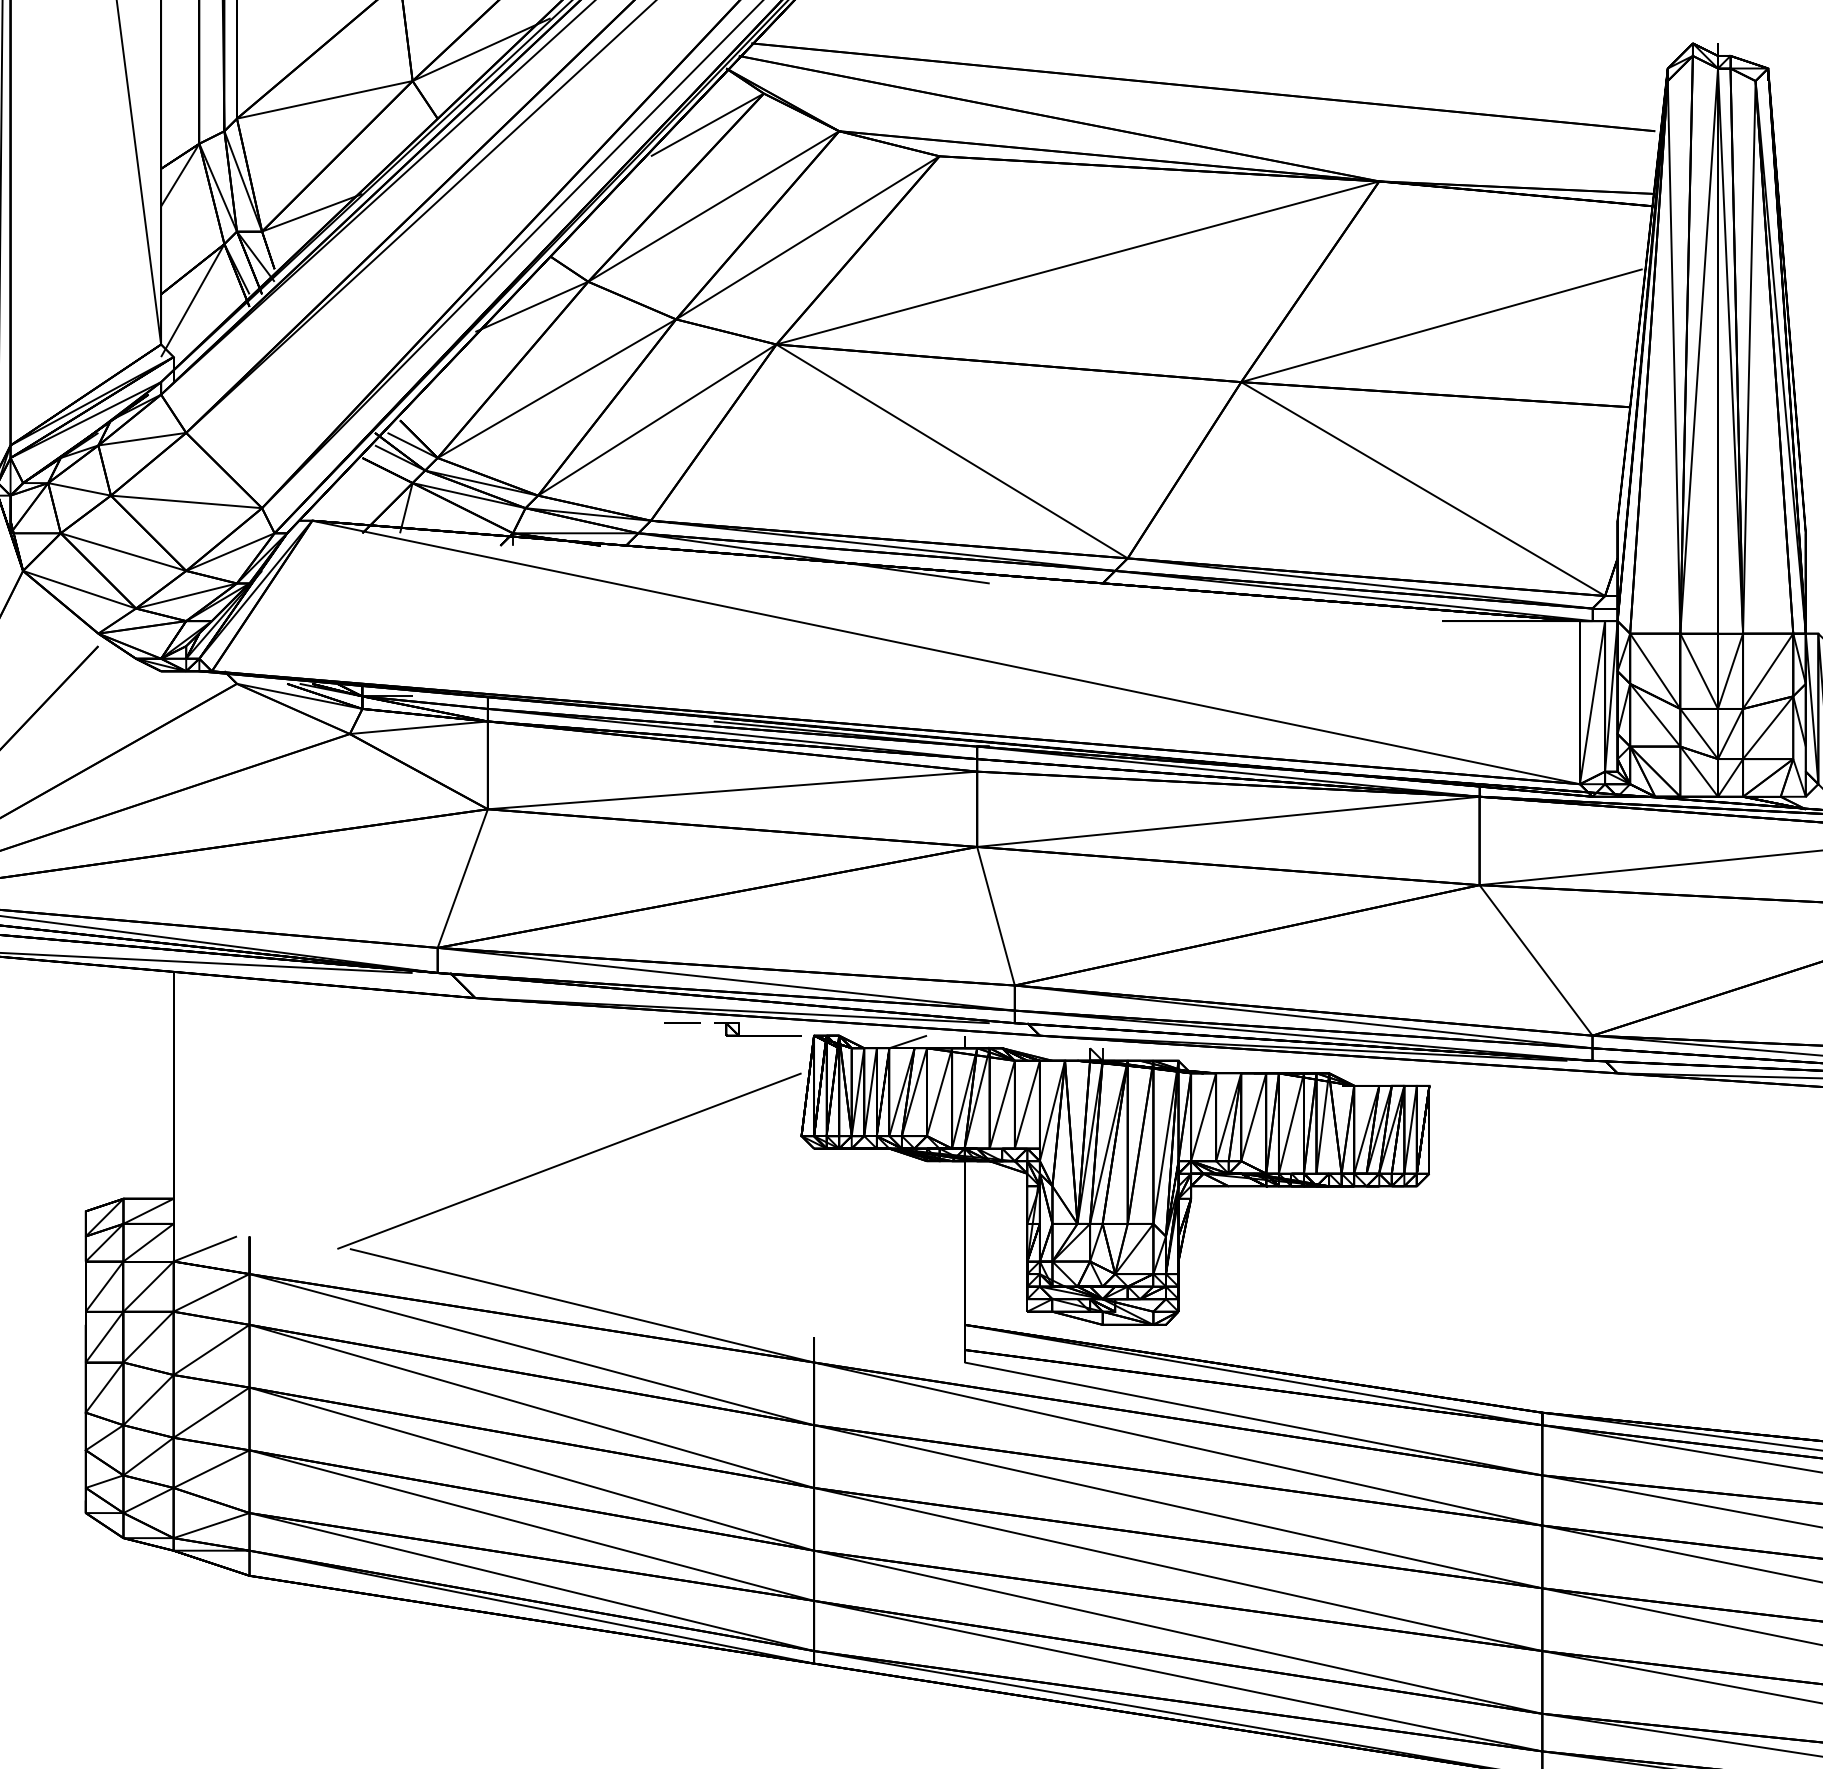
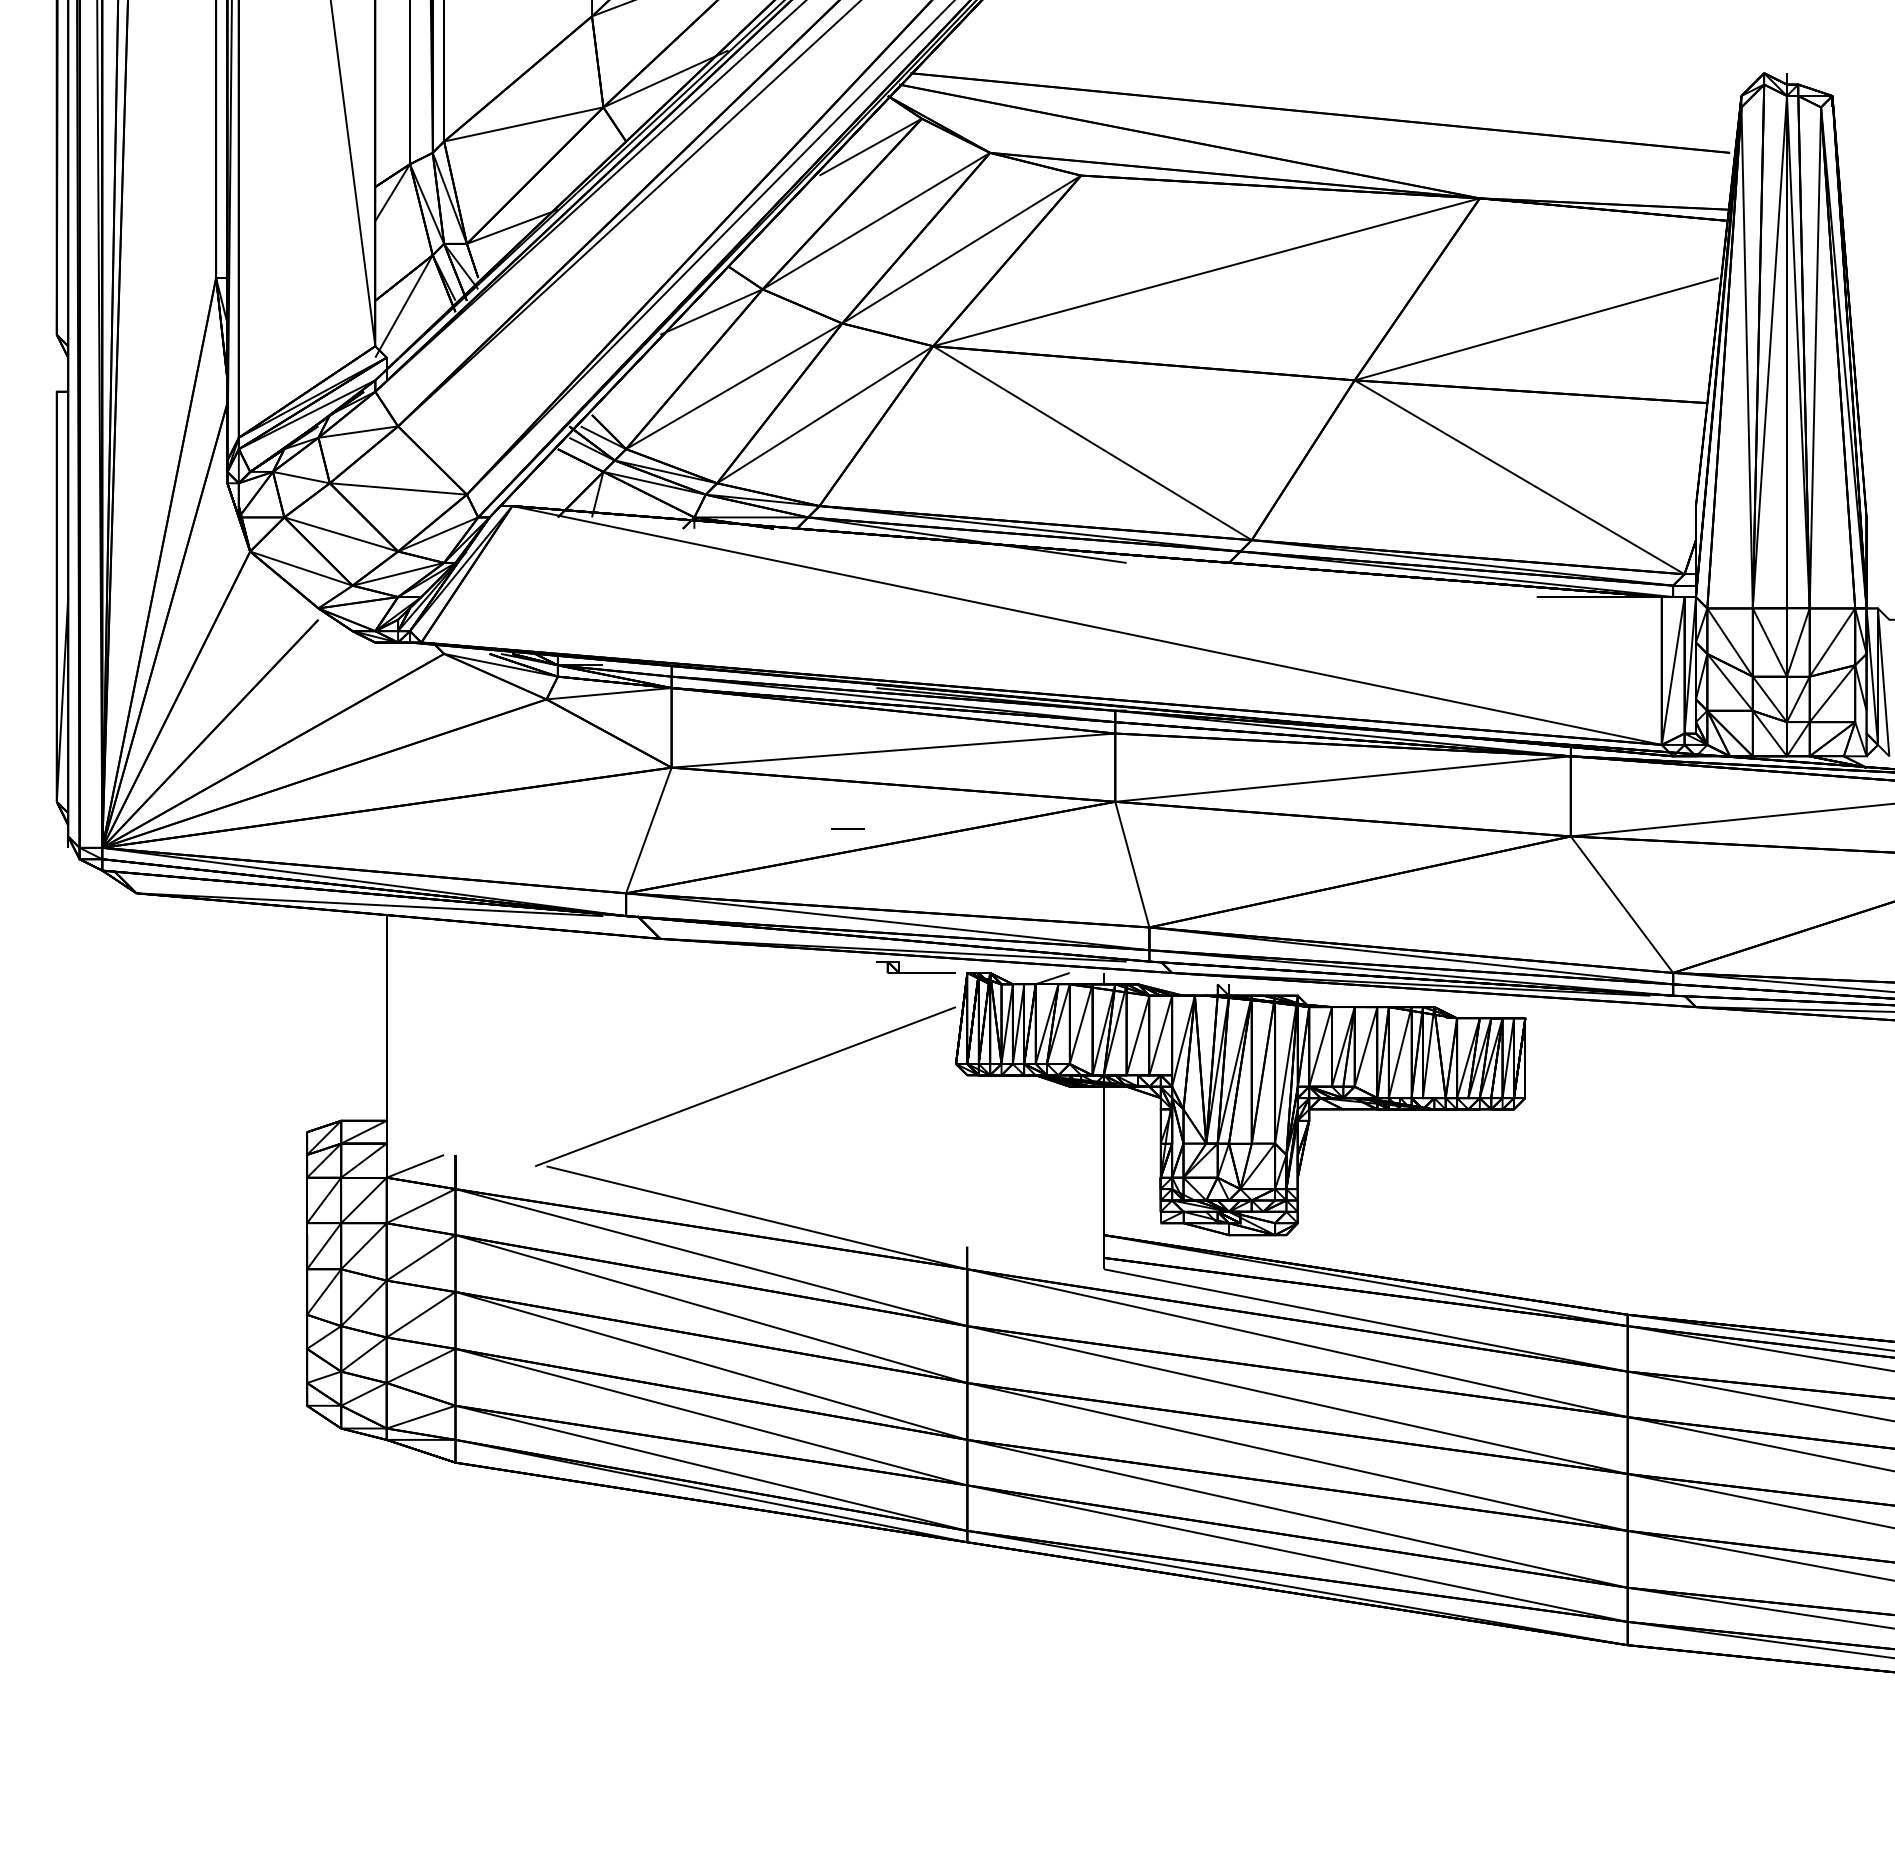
line: (681, 1023) -> (847, 828), moved

